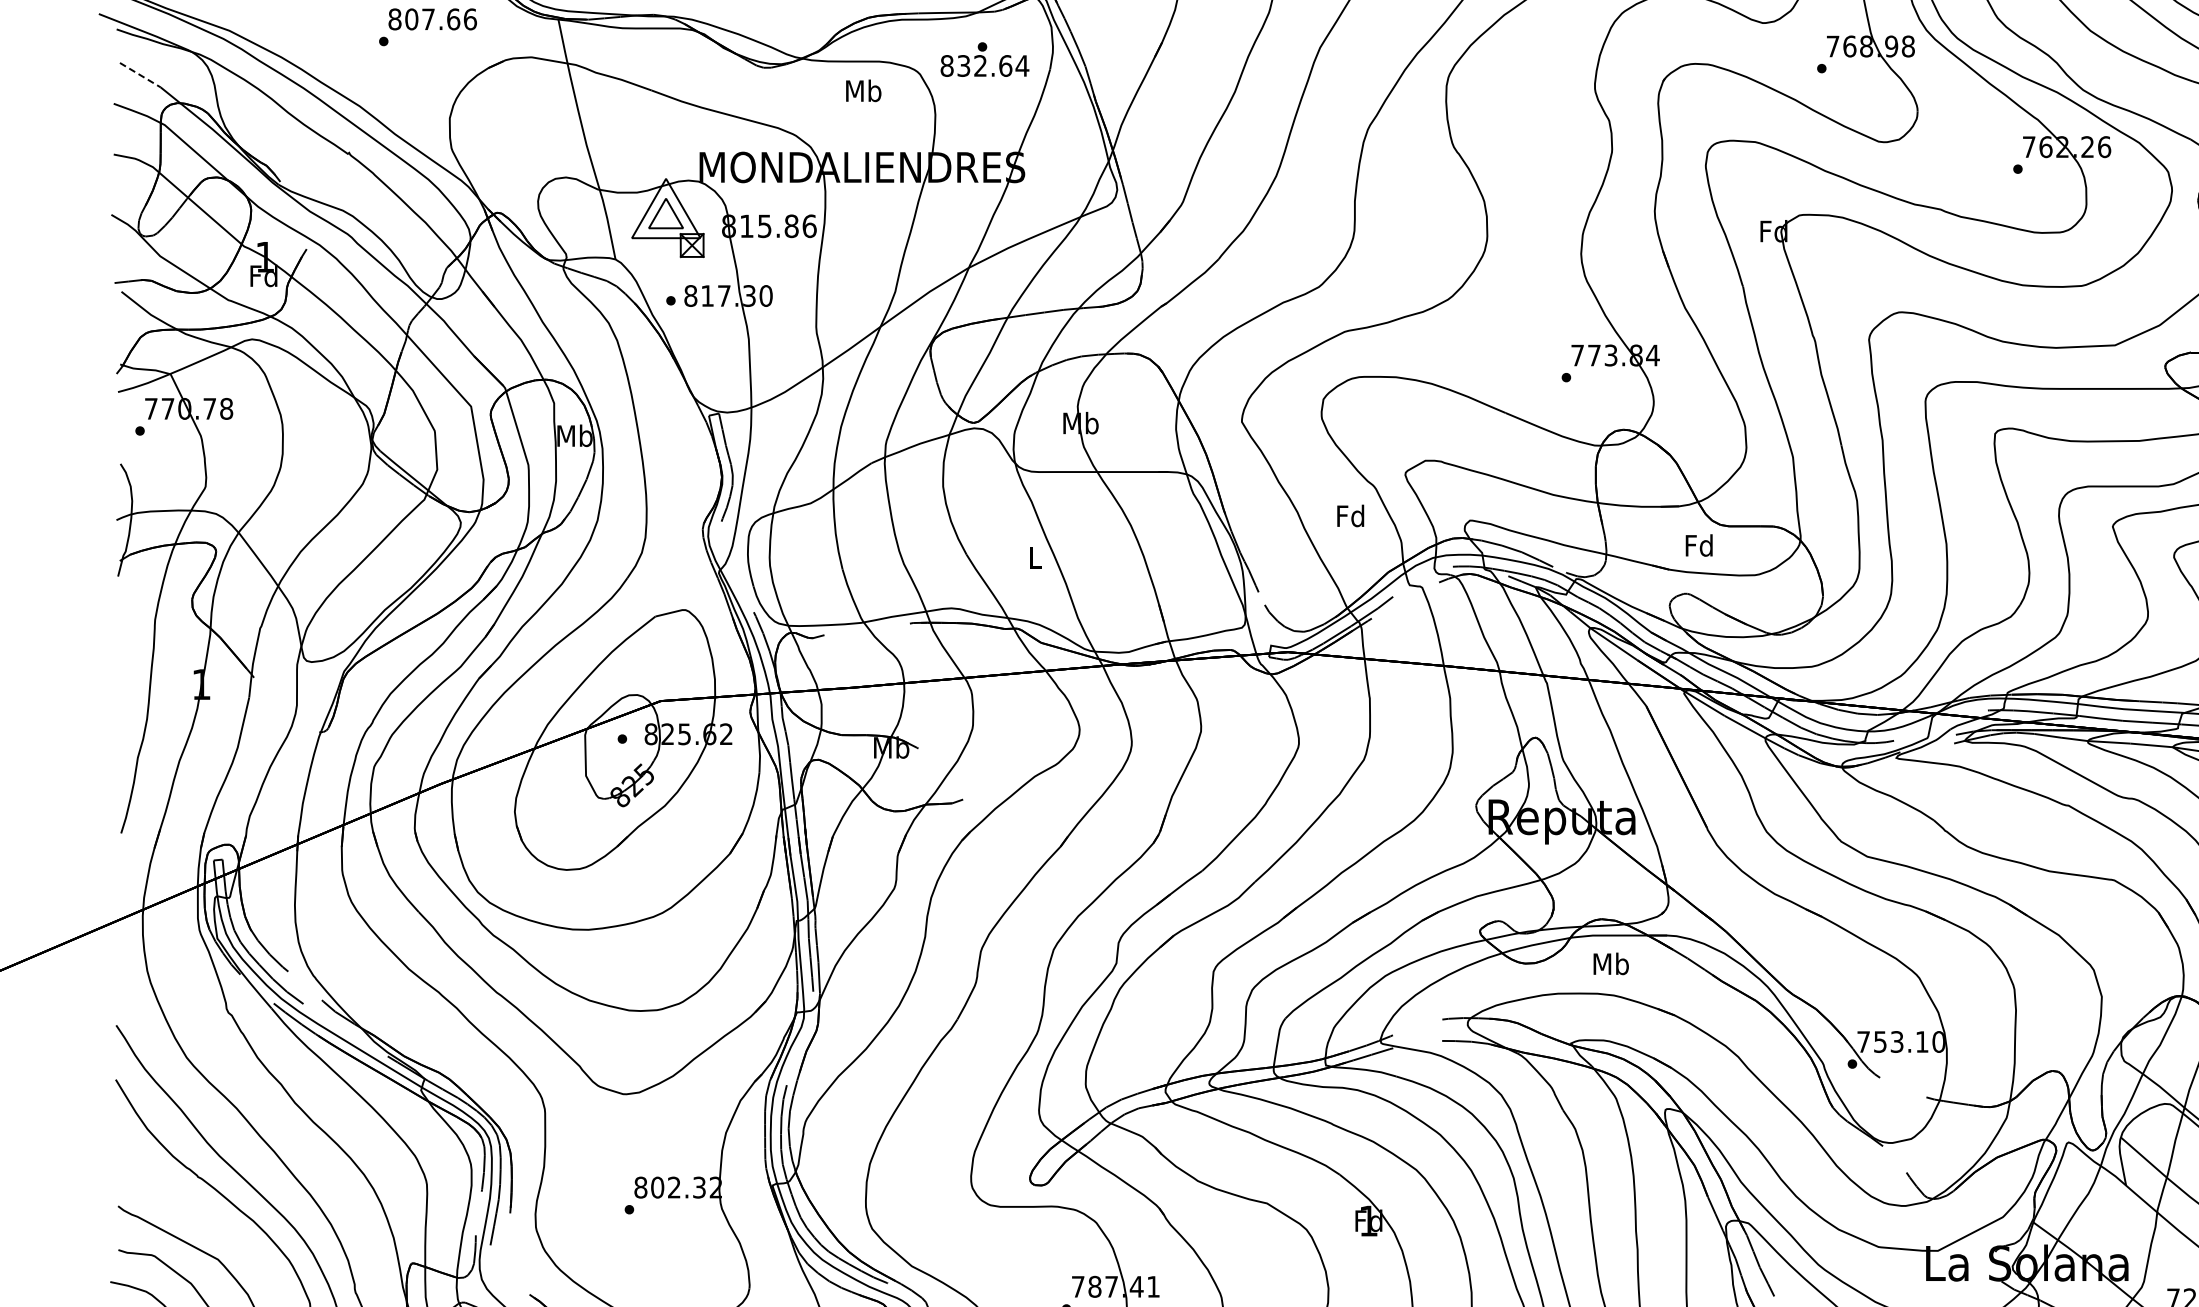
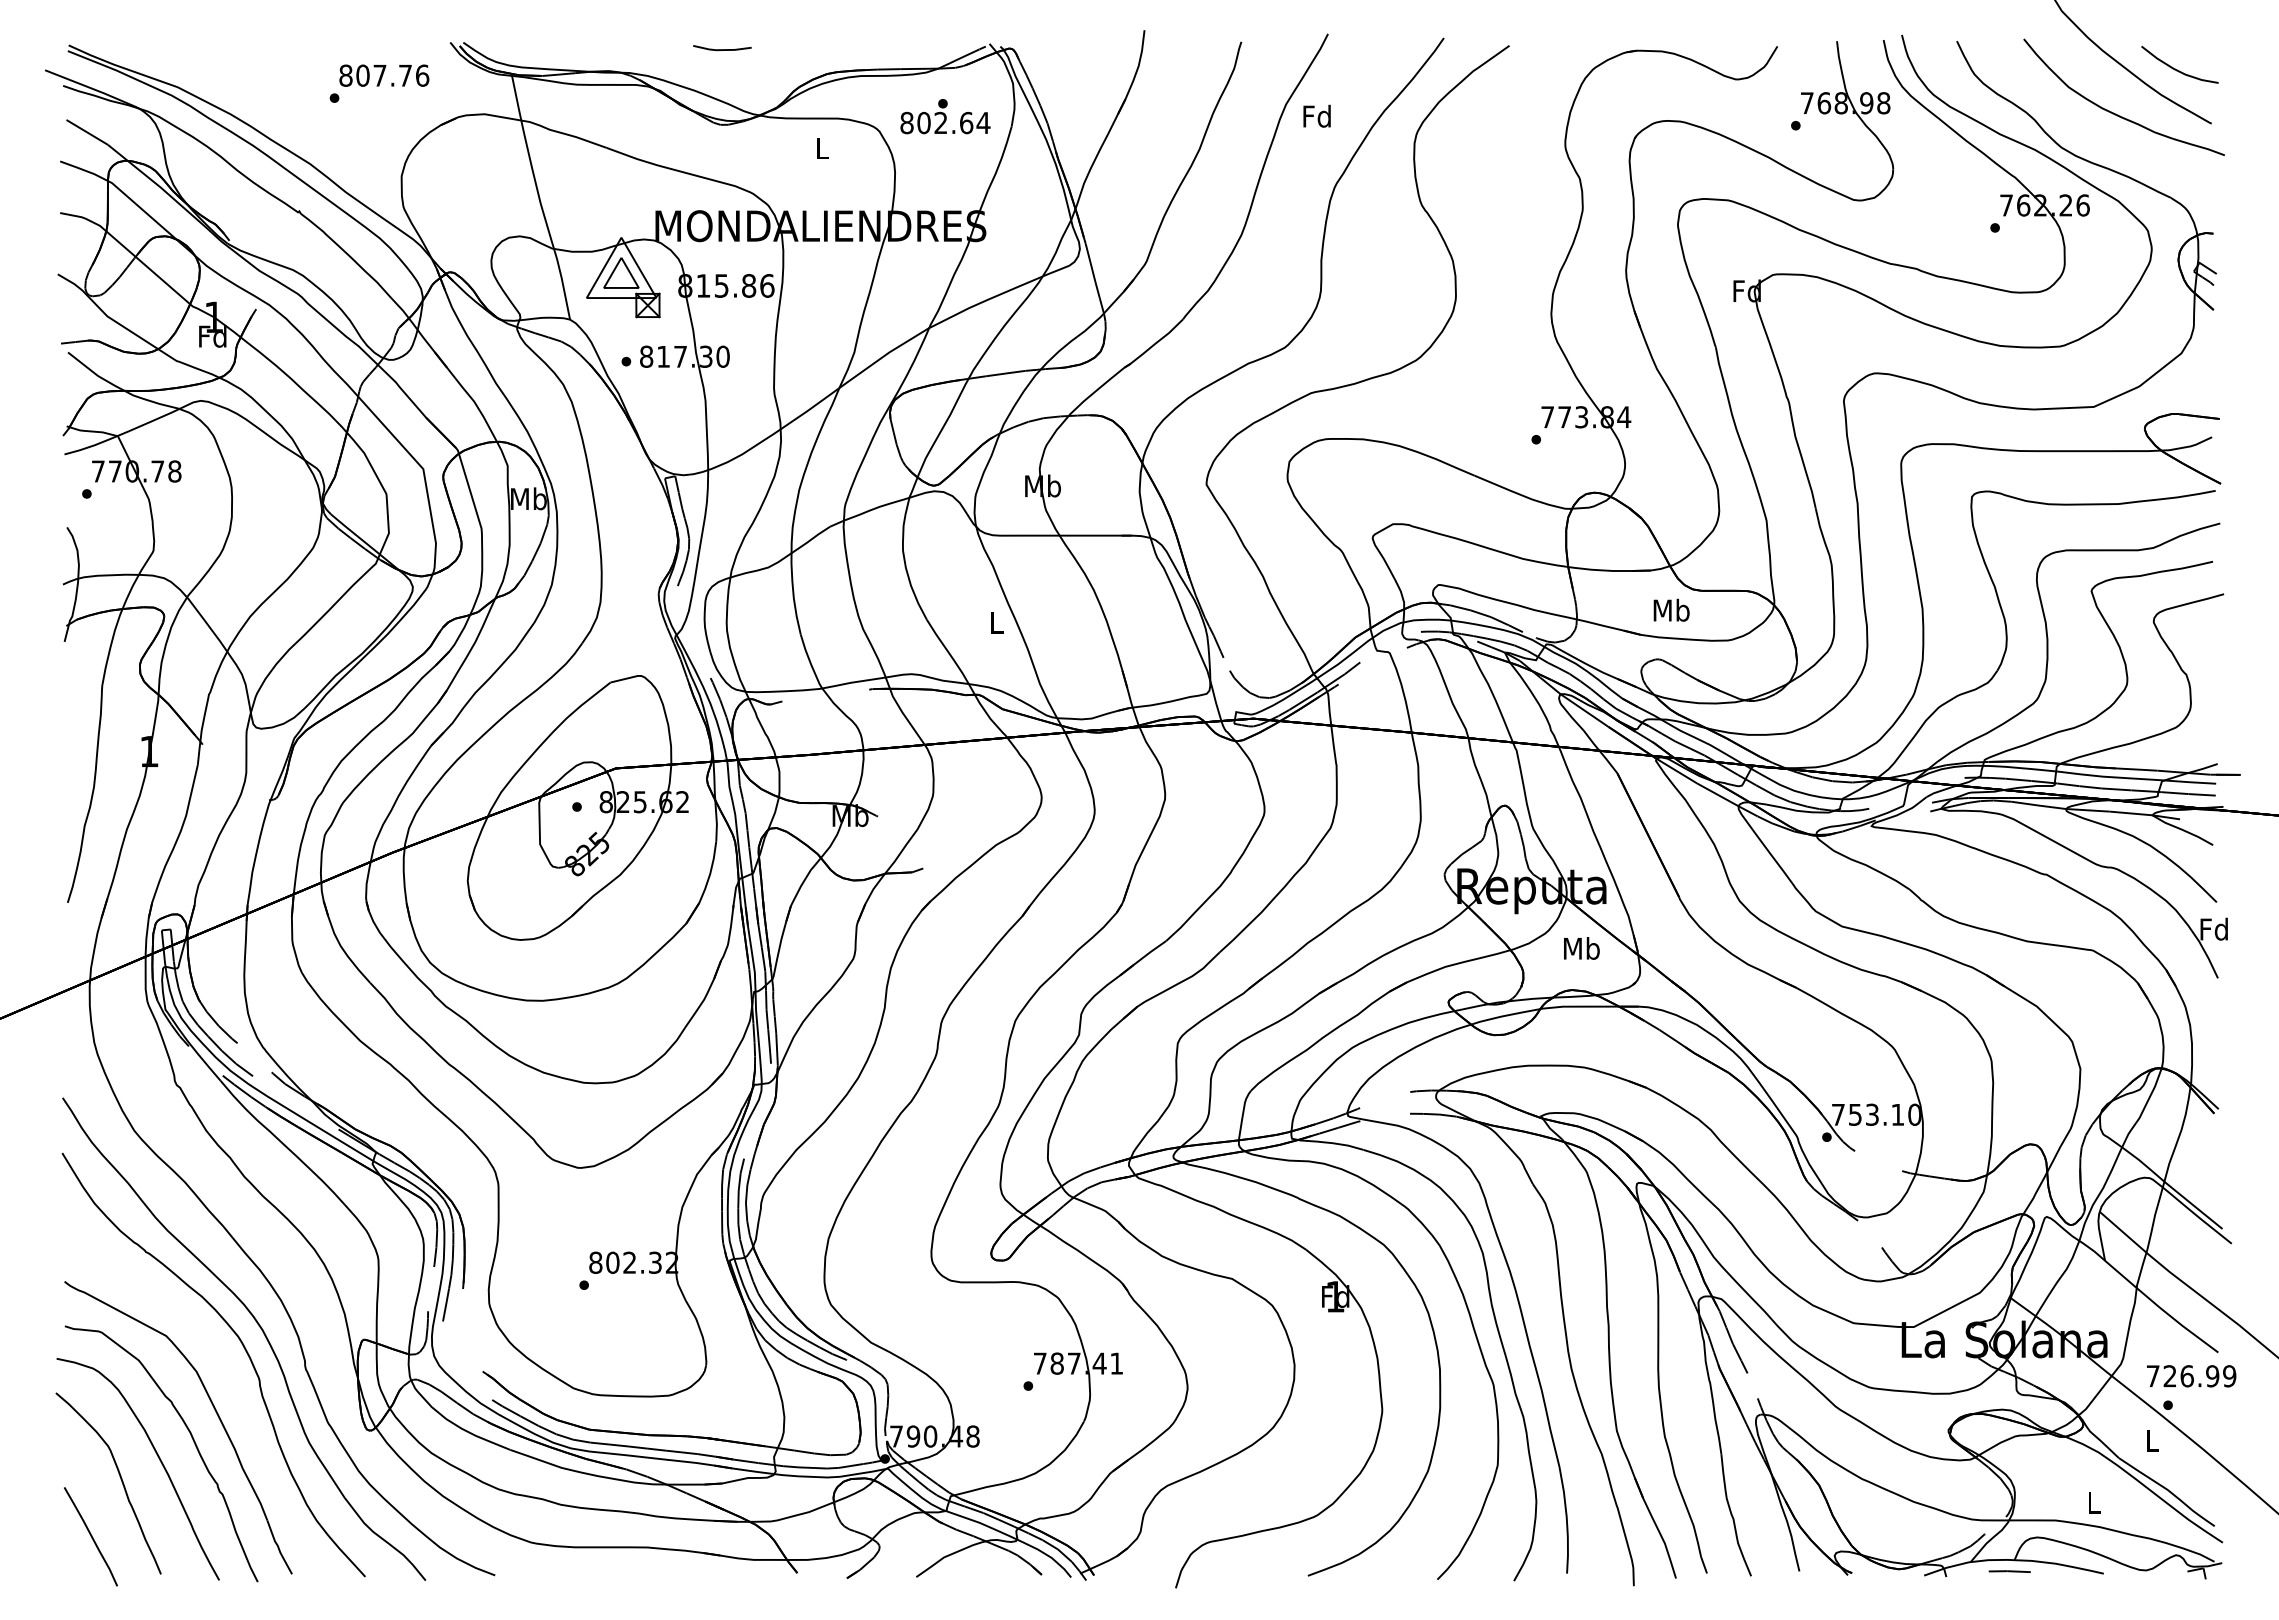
text: (453, 19) -> (405, 75), 807.66 -> 807.76
text: (963, 65) -> (923, 122), 832.64 -> 802.64
line: (140, 75) -> (87, 132), dashed -> solid
text: (863, 90) -> (822, 147), Mb -> L
text: (1350, 515) -> (1316, 115), moved
text: (1699, 544) -> (1671, 609), Fd -> Mb
text: (1610, 963) -> (1581, 948), moved

